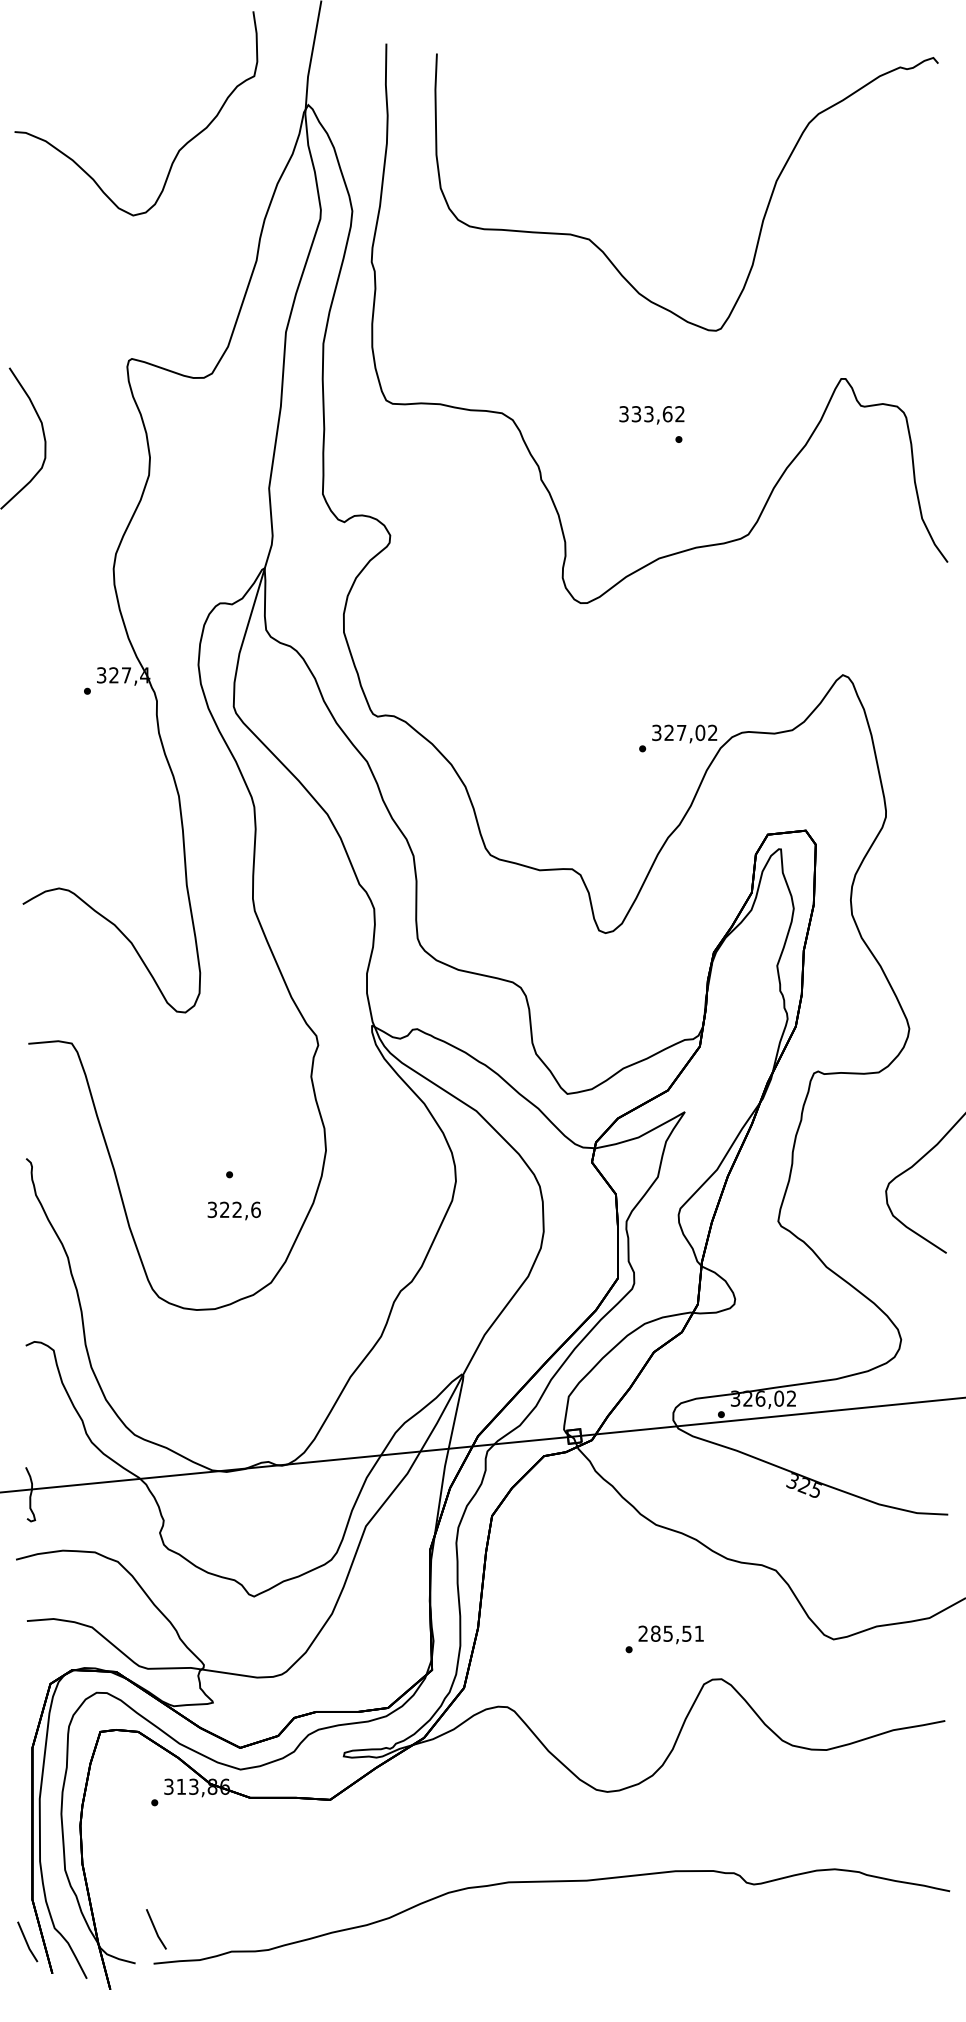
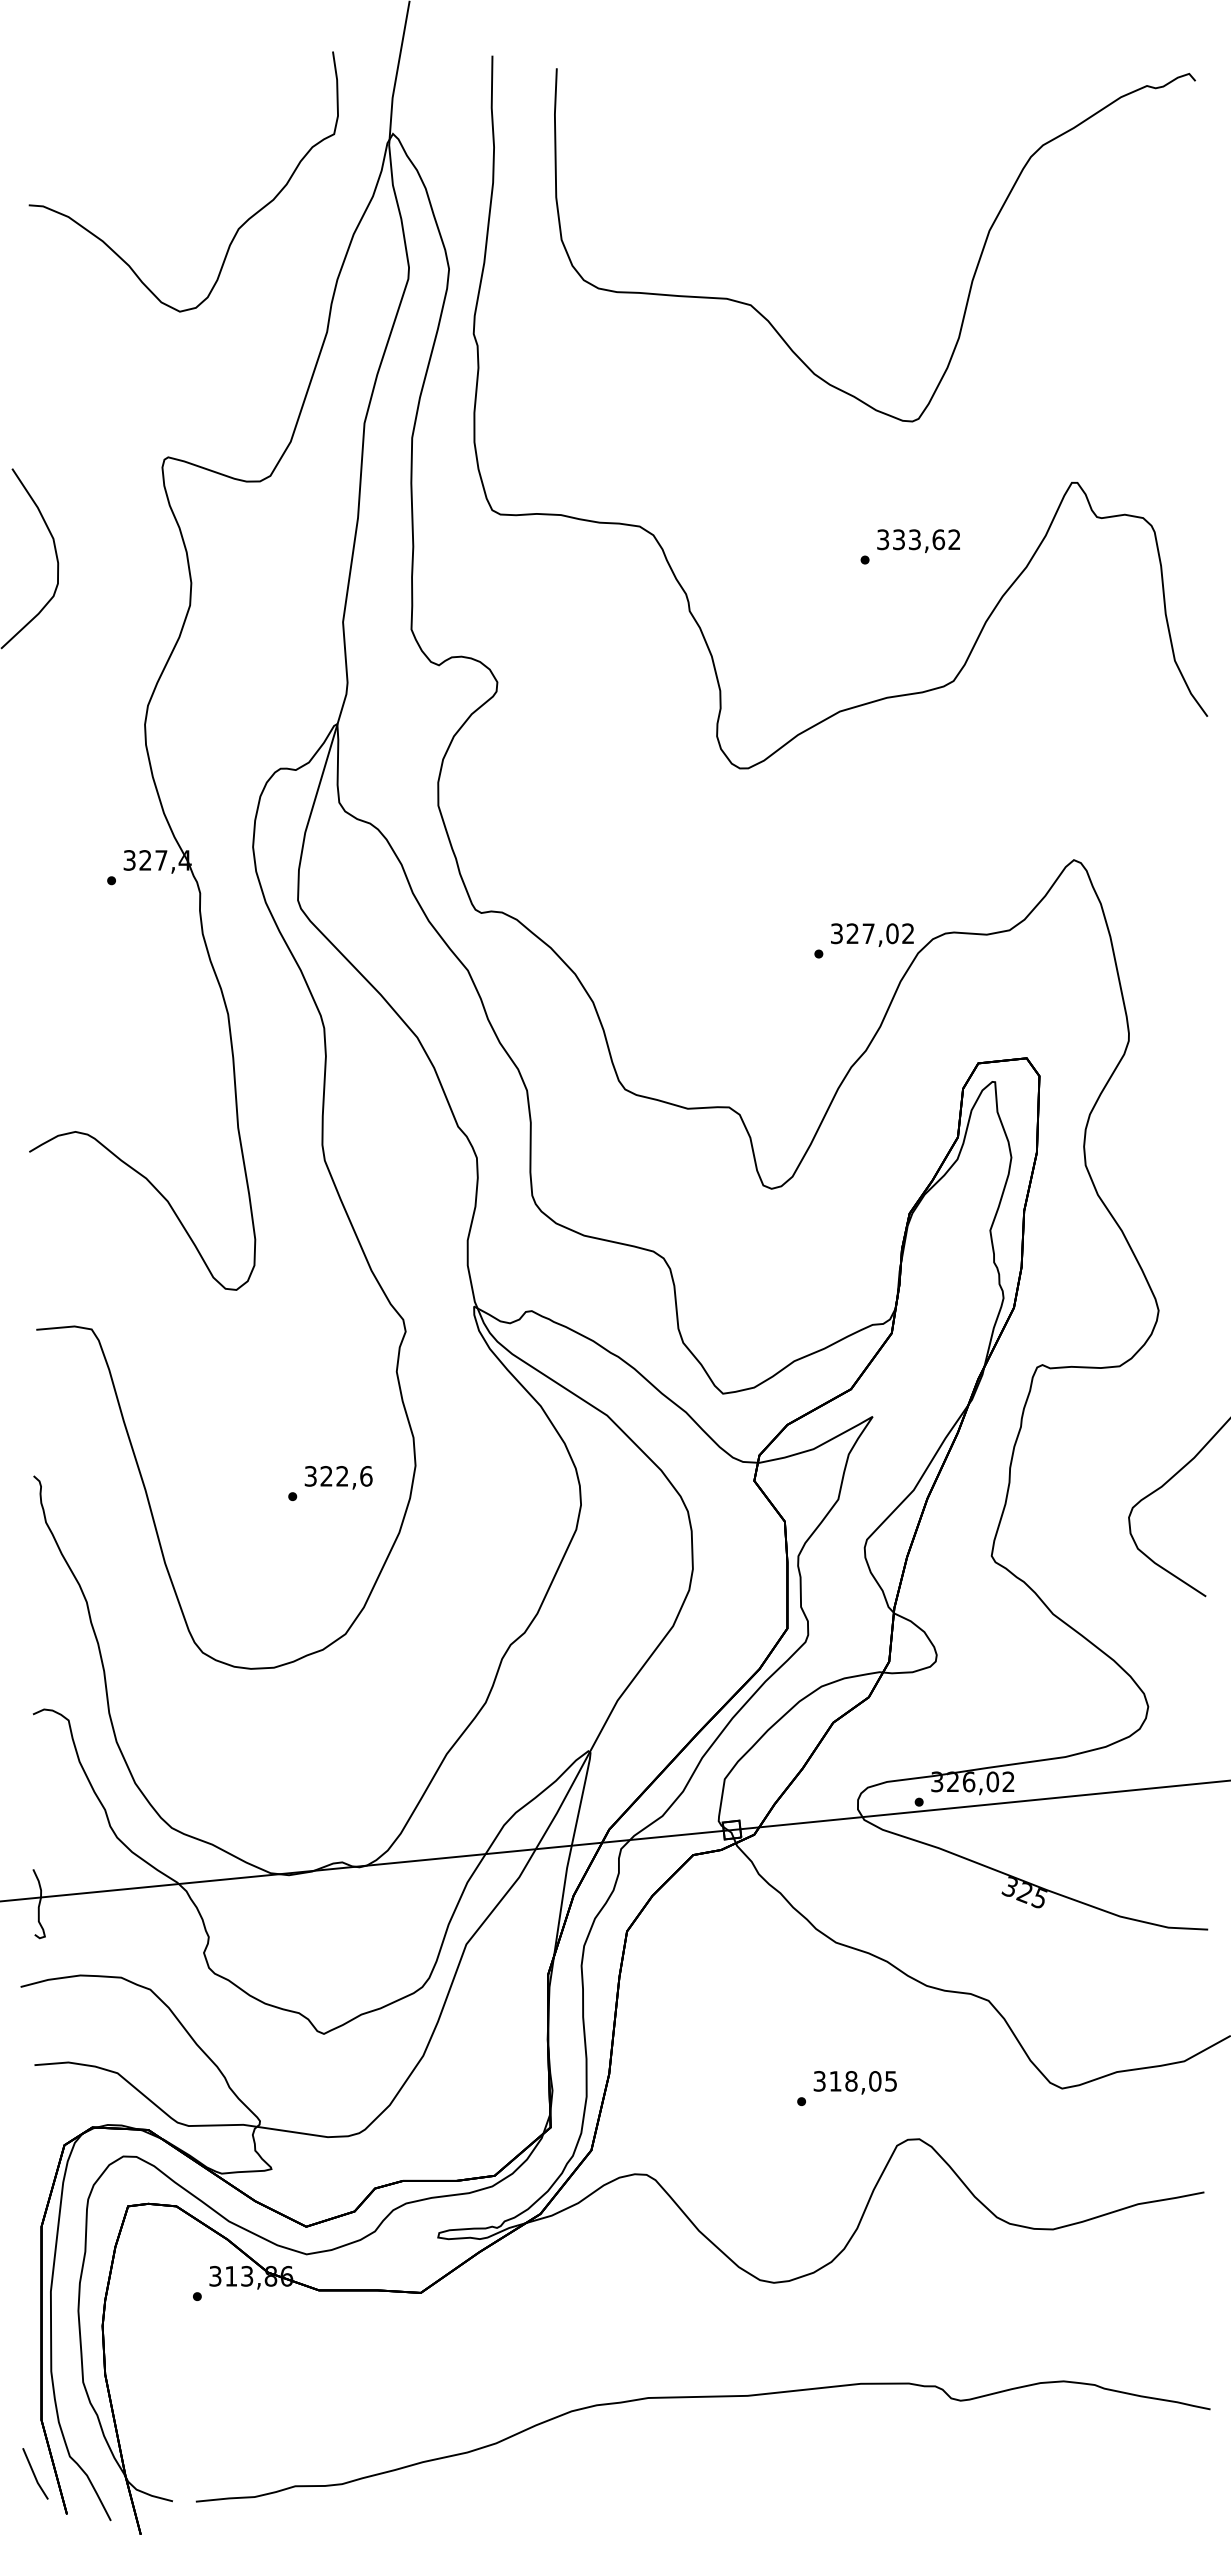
curve: (178, 150) -> (237, 228), moved
text: (651, 414) -> (918, 540), moved
text: (234, 1210) -> (338, 1477), moved
text: (670, 1633) -> (854, 2081), 285,51 -> 318,05
line: (155, 1929) -> (198, 2457), removed

